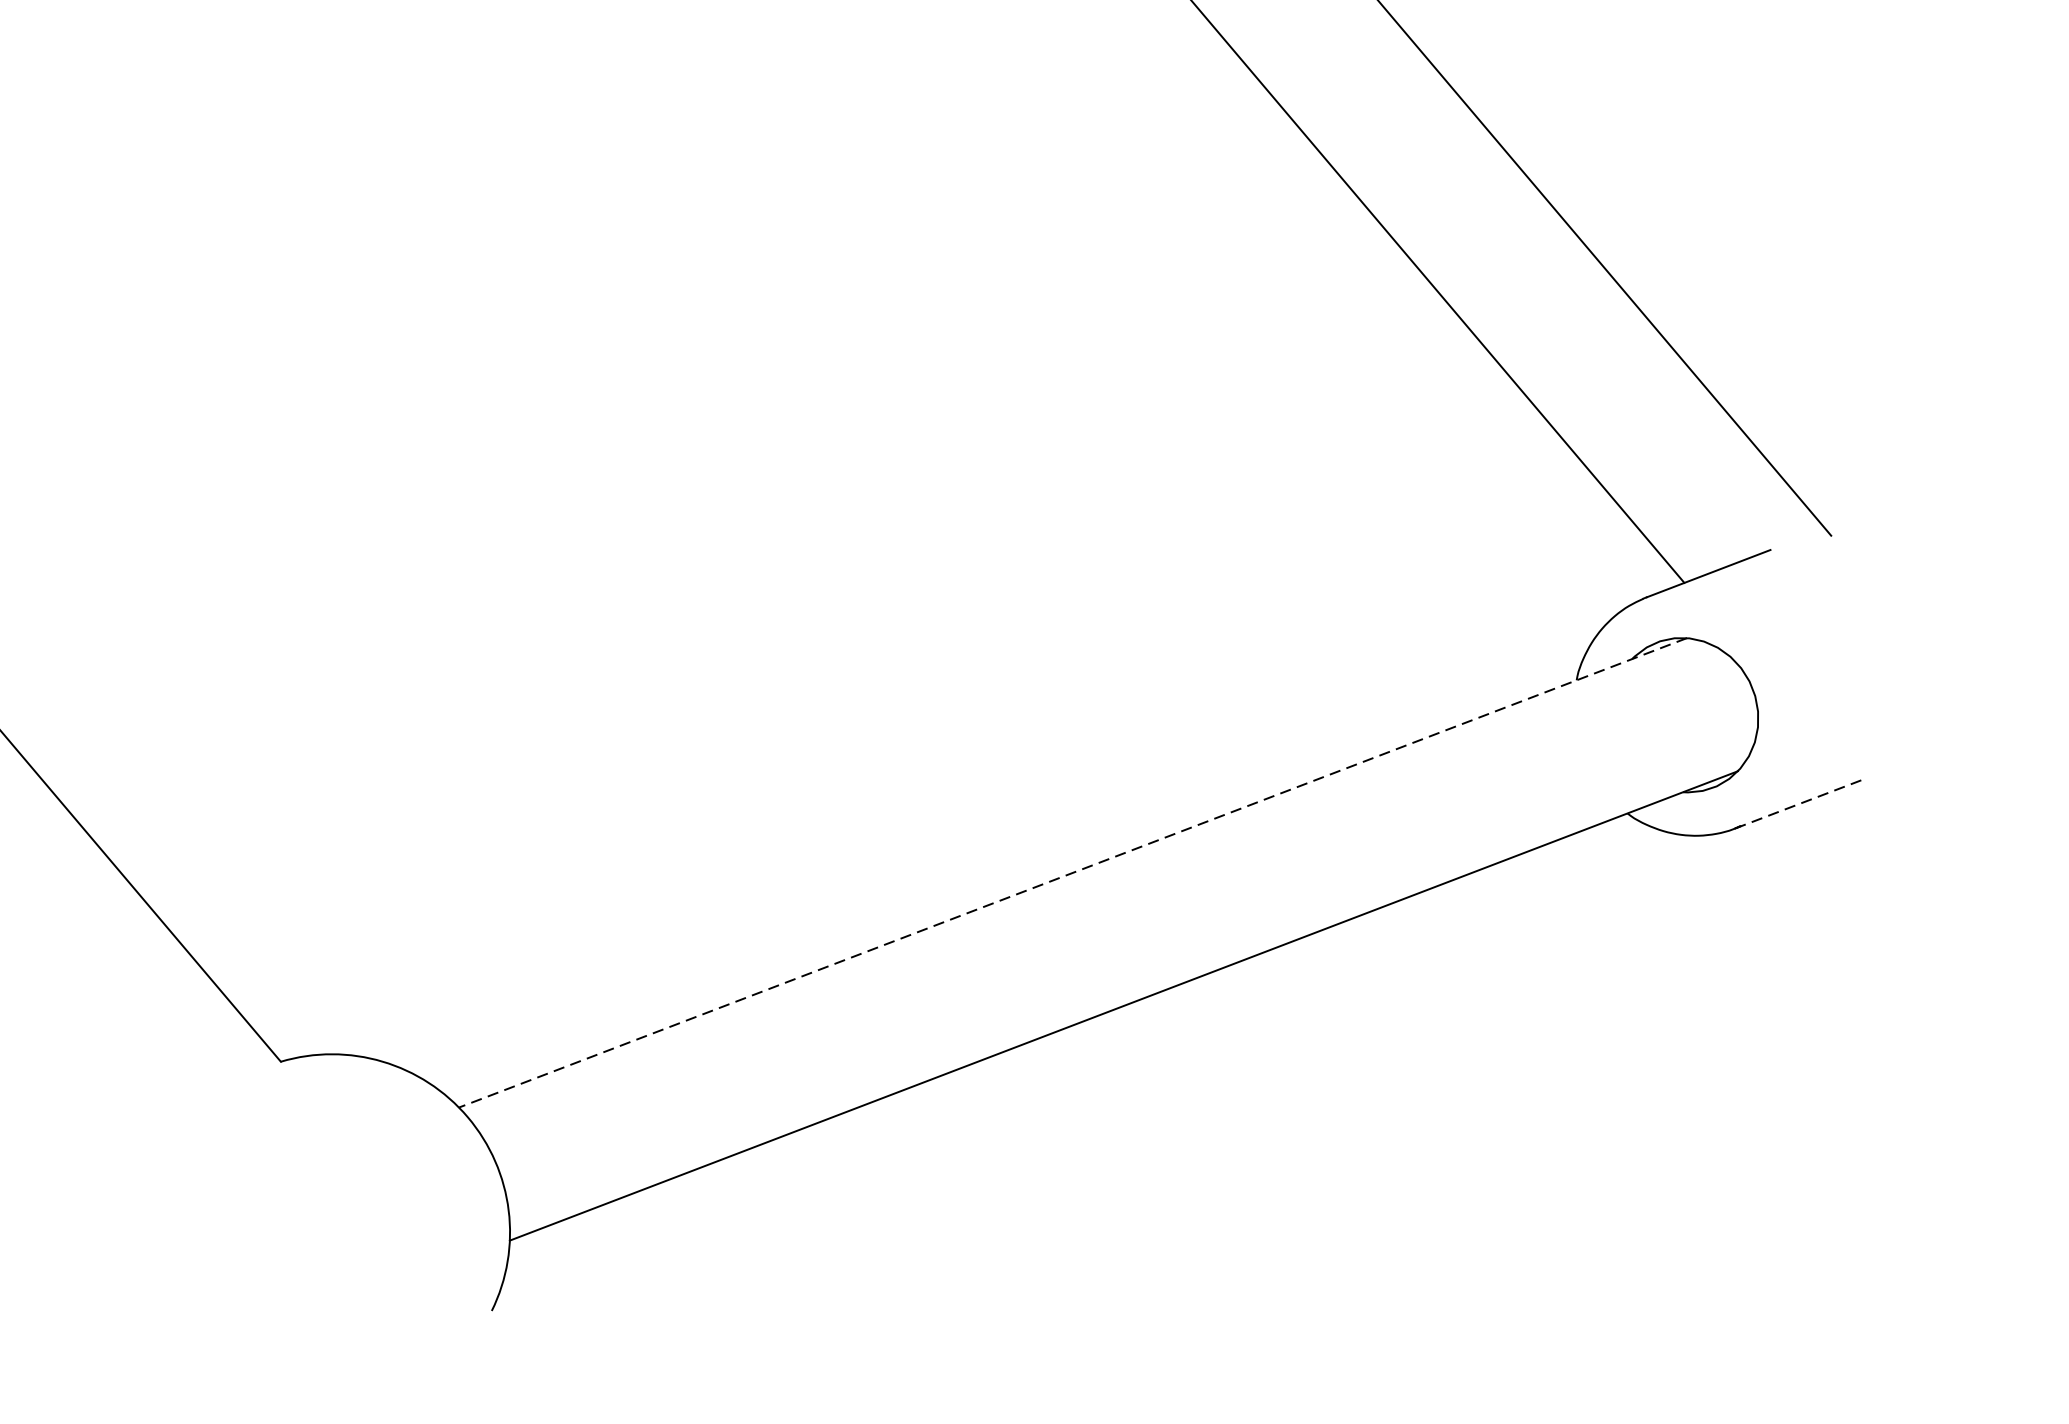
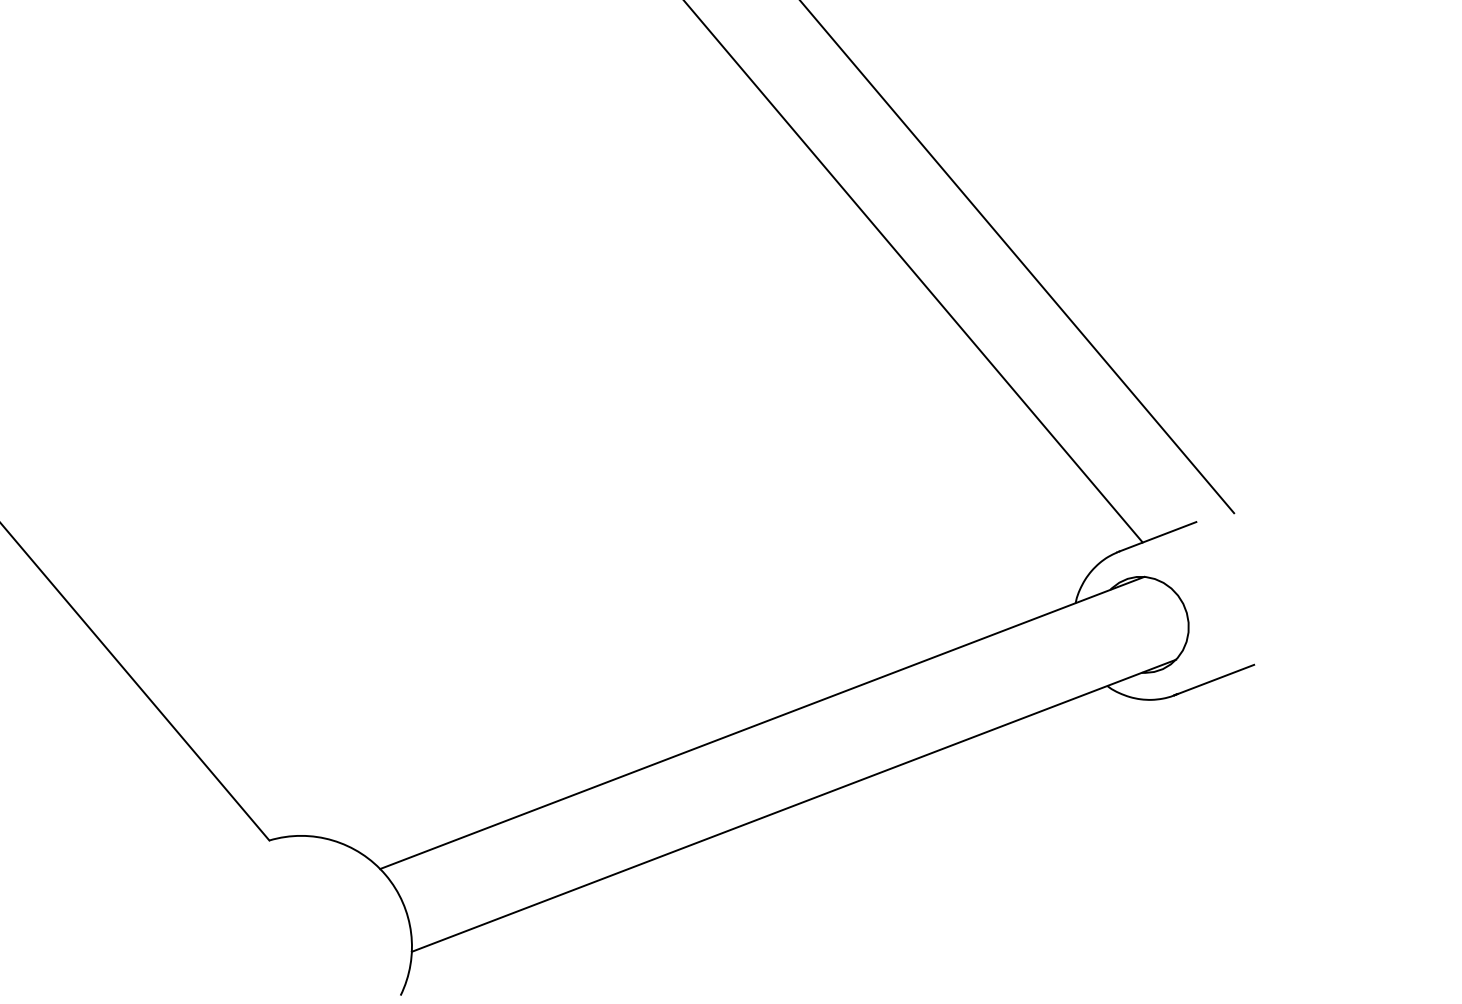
line: (1799, 804) -> (1214, 680), dashed -> solid
line: (1071, 873) -> (761, 723), dashed -> solid

